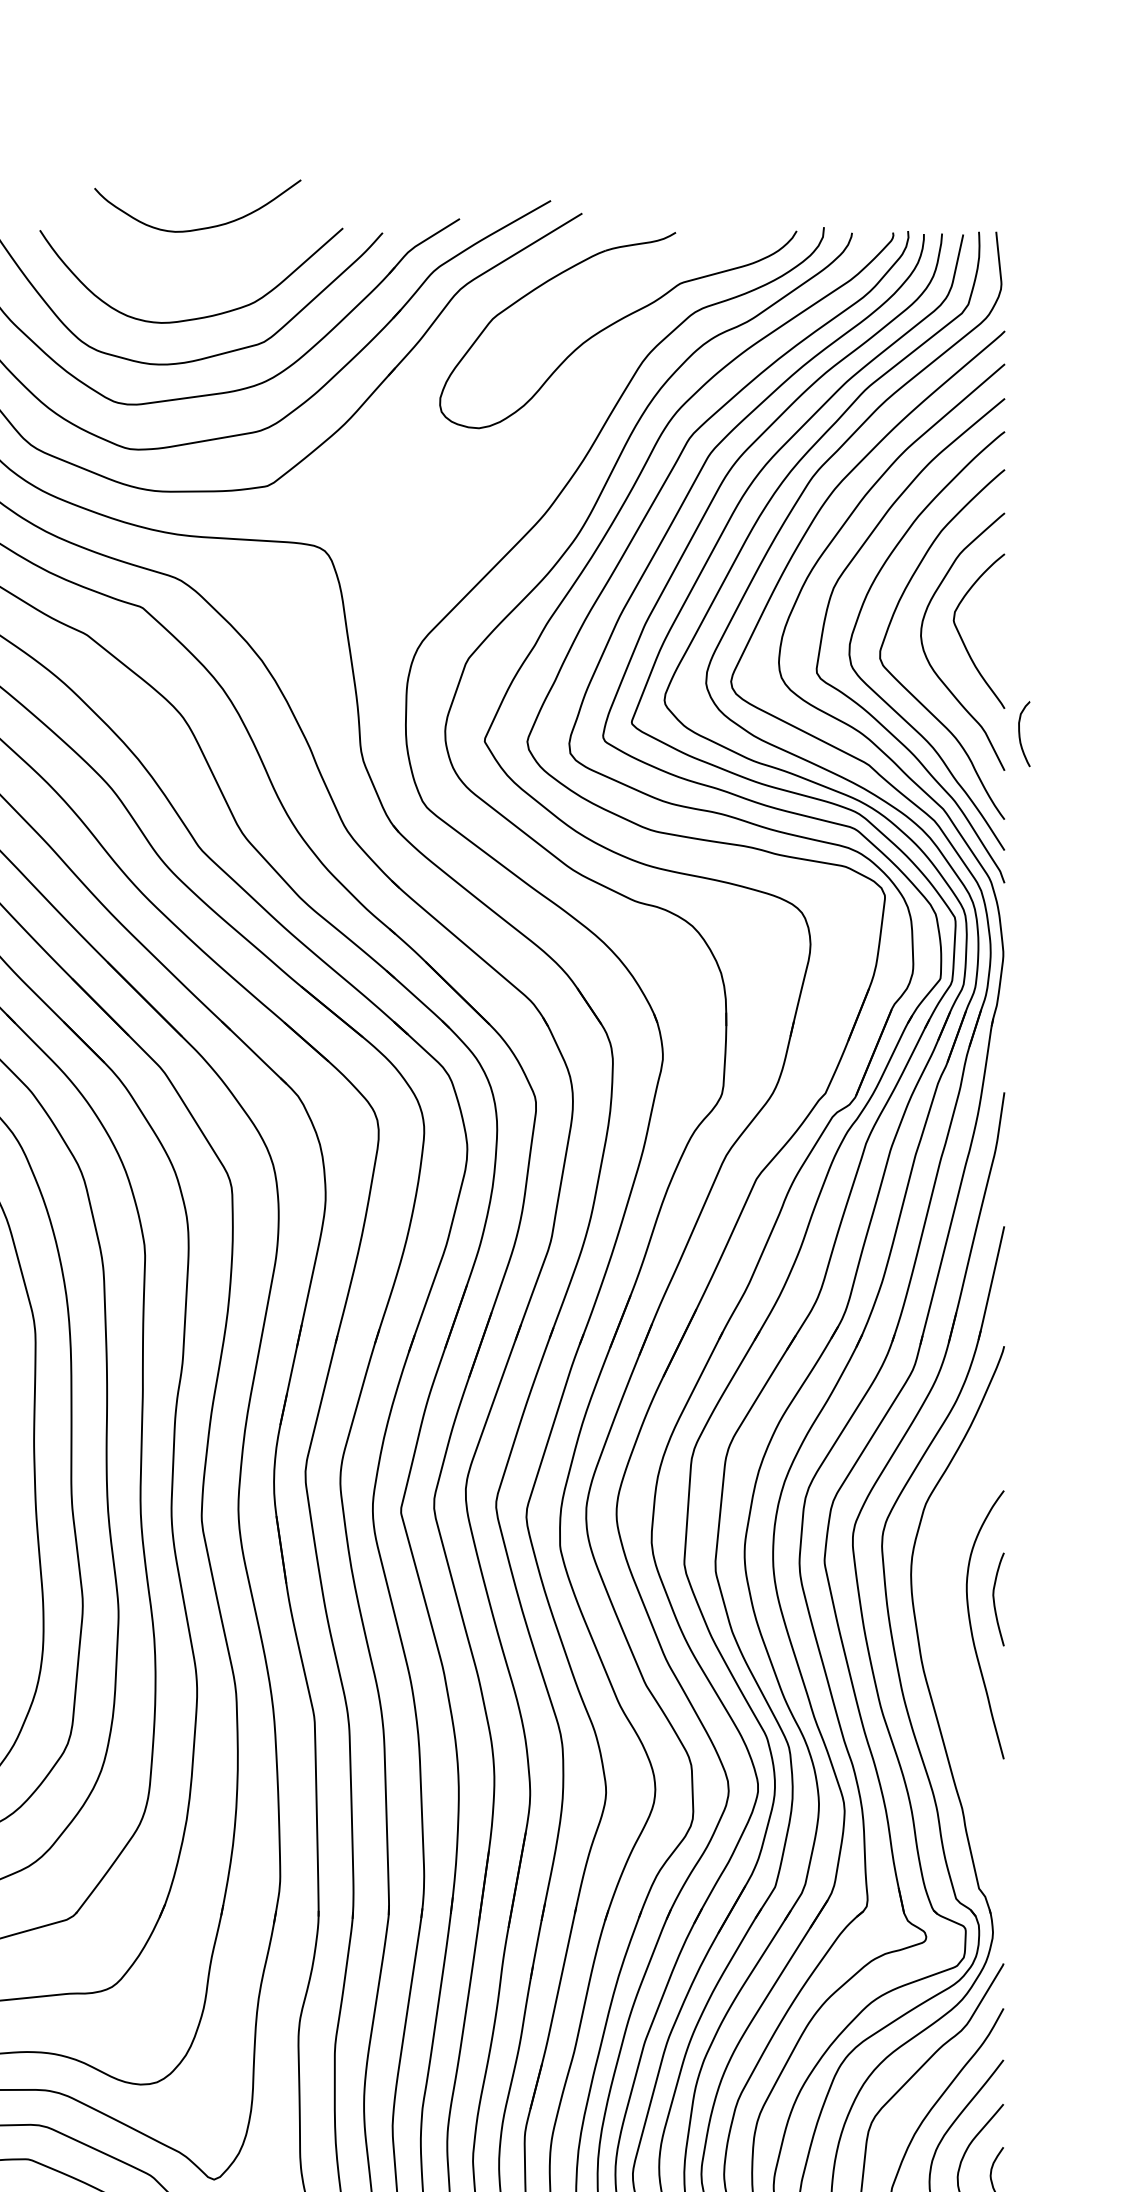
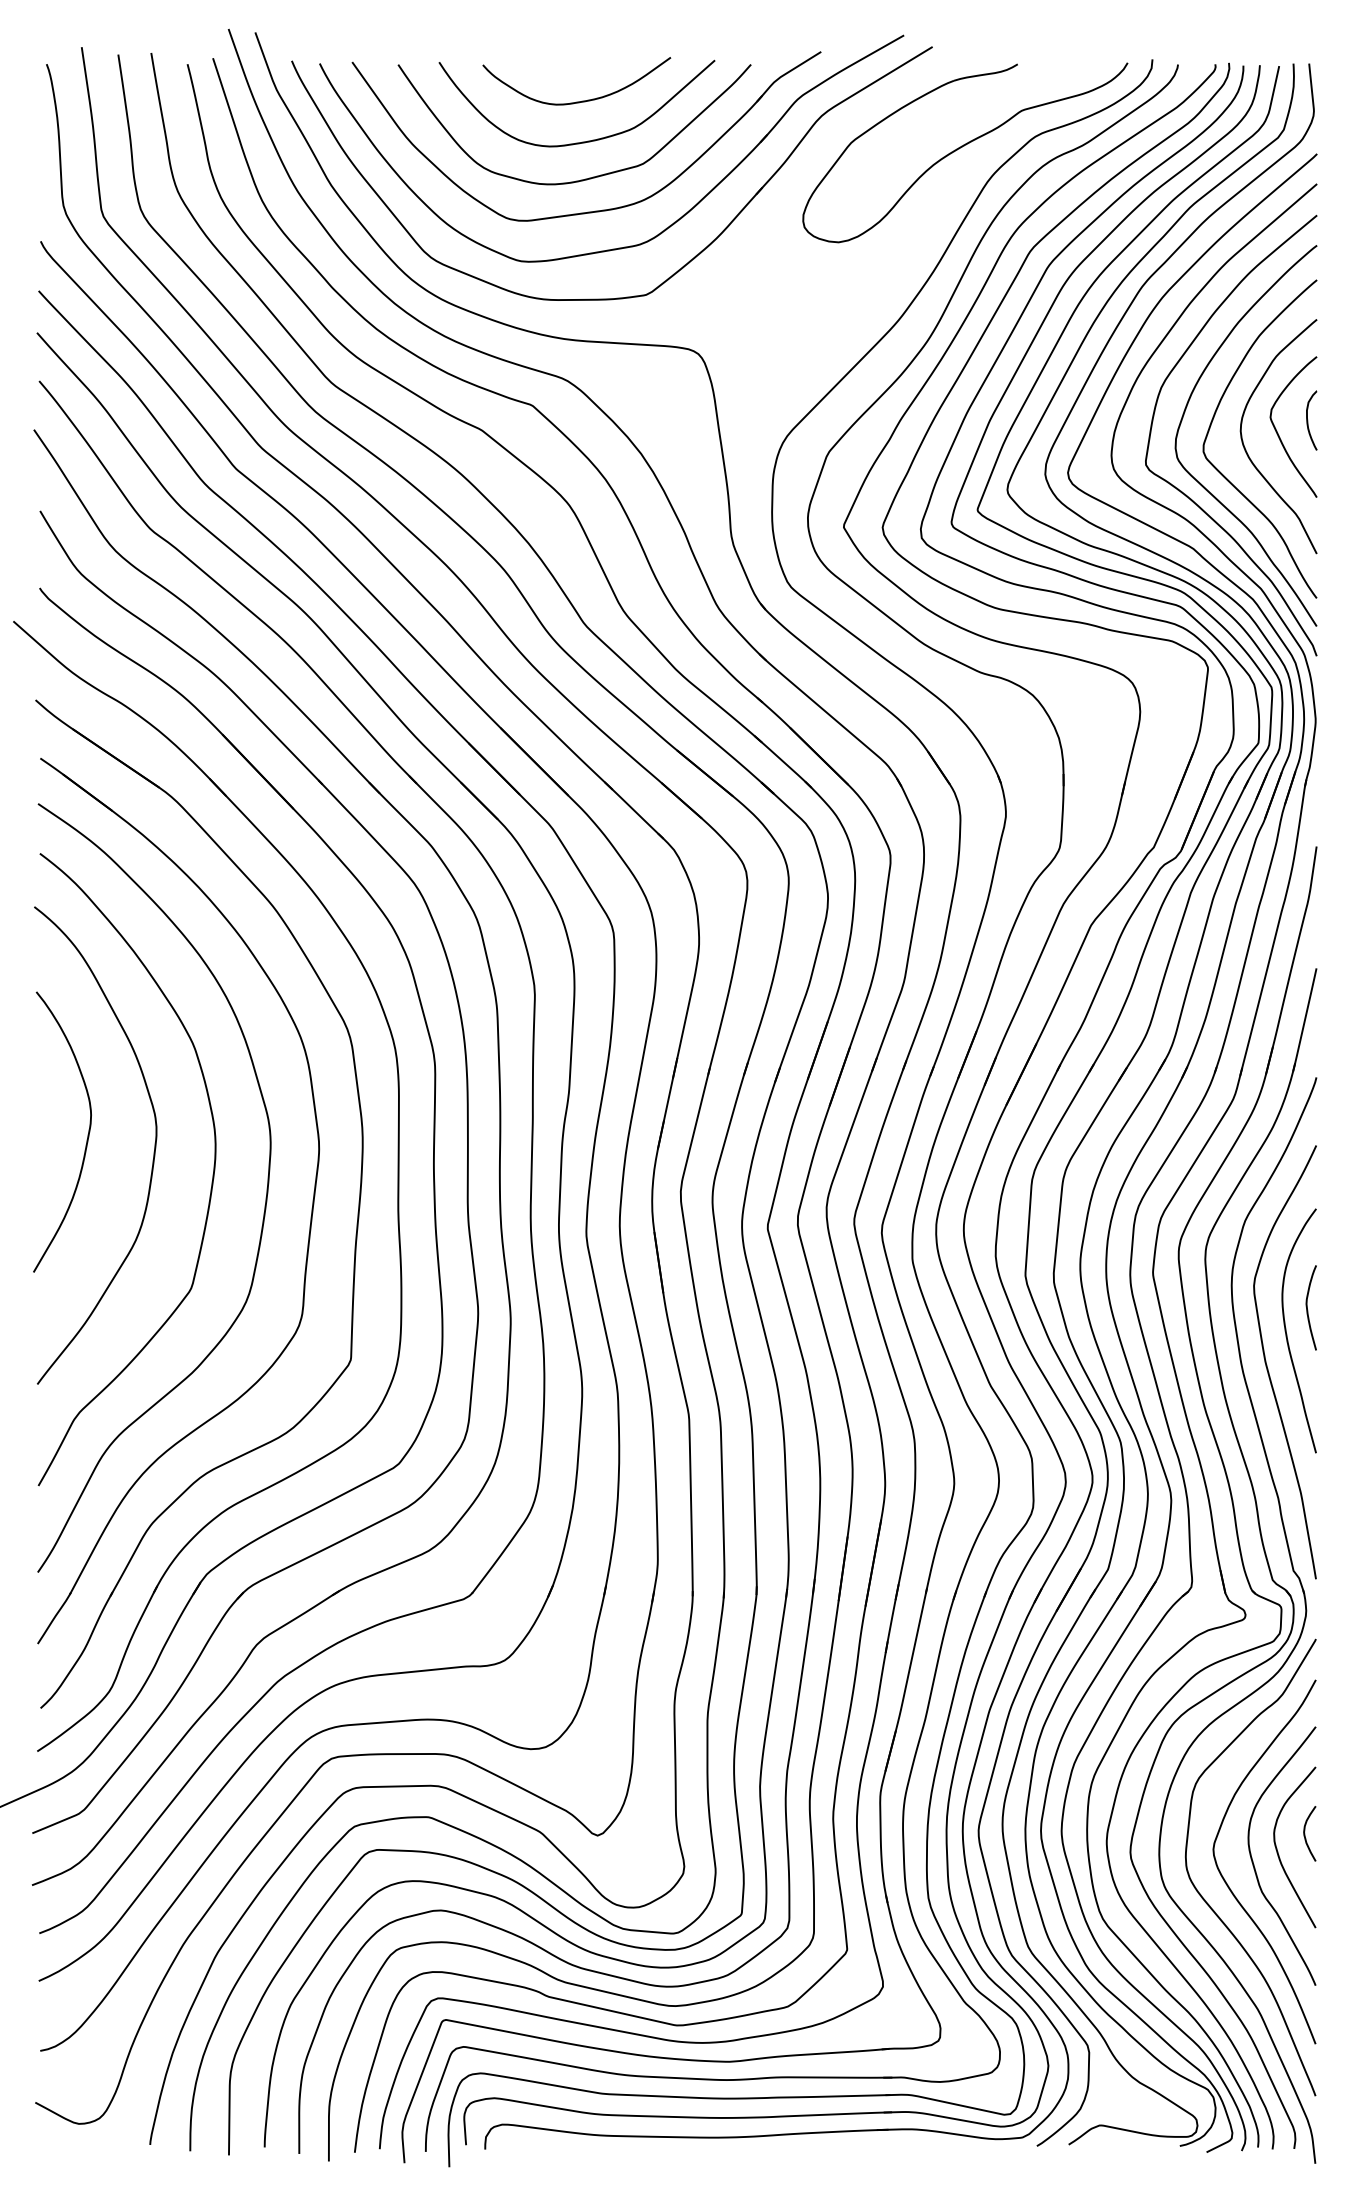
curve: (204, 227) -> (582, 100), moved
curve: (1020, 734) -> (1308, 420), moved
curve: (951, 1666) -> (1268, 1368), added

